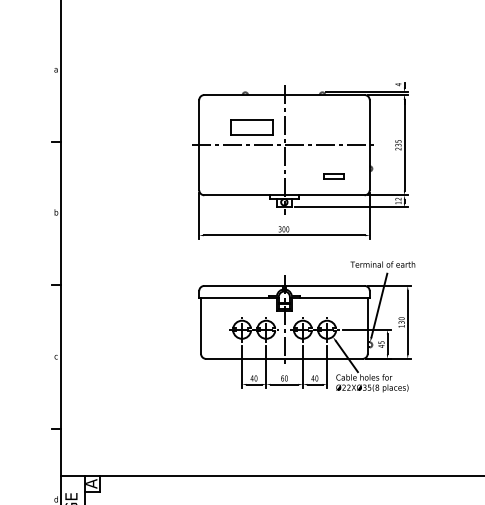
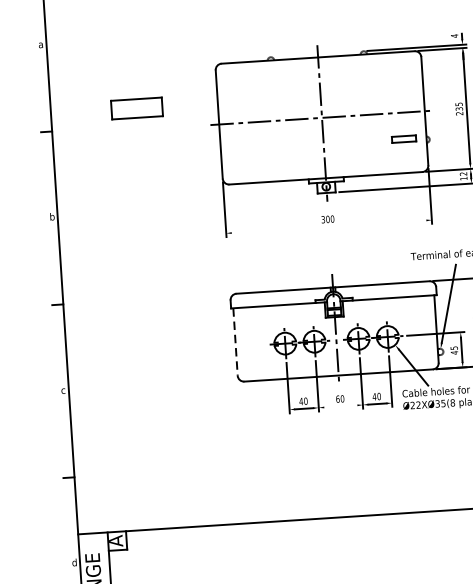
part: (251, 127) -> (136, 108), moved
part: (333, 176) -> (403, 139), moved
line: (284, 235) -> (329, 226), removed
line: (201, 325) -> (236, 341), solid -> dashed
line: (284, 384) -> (340, 406), removed

